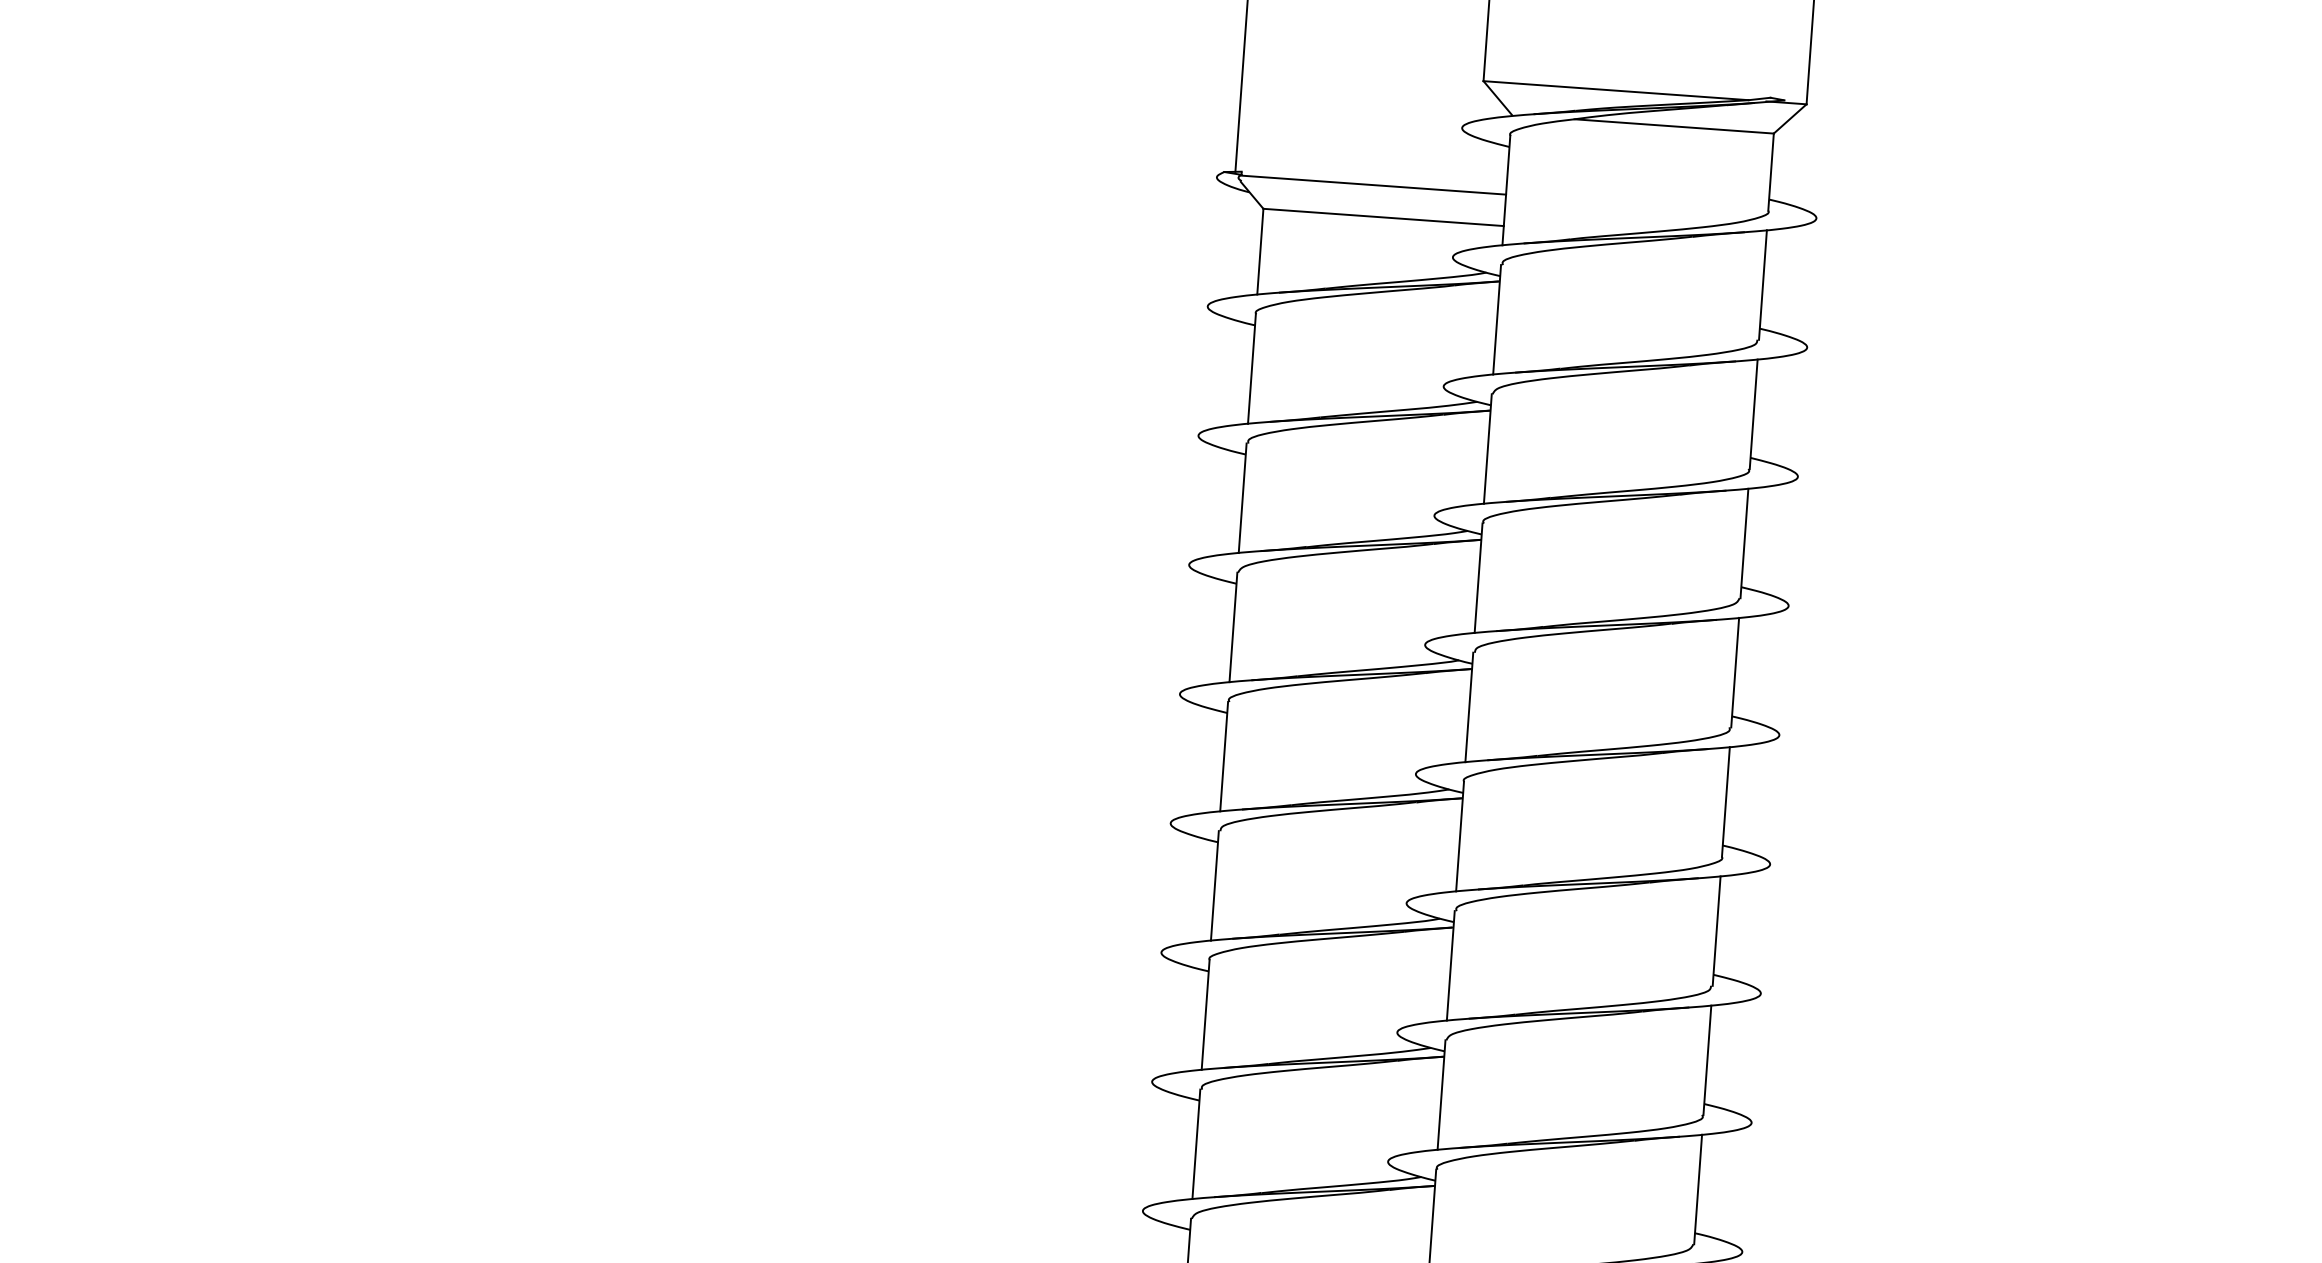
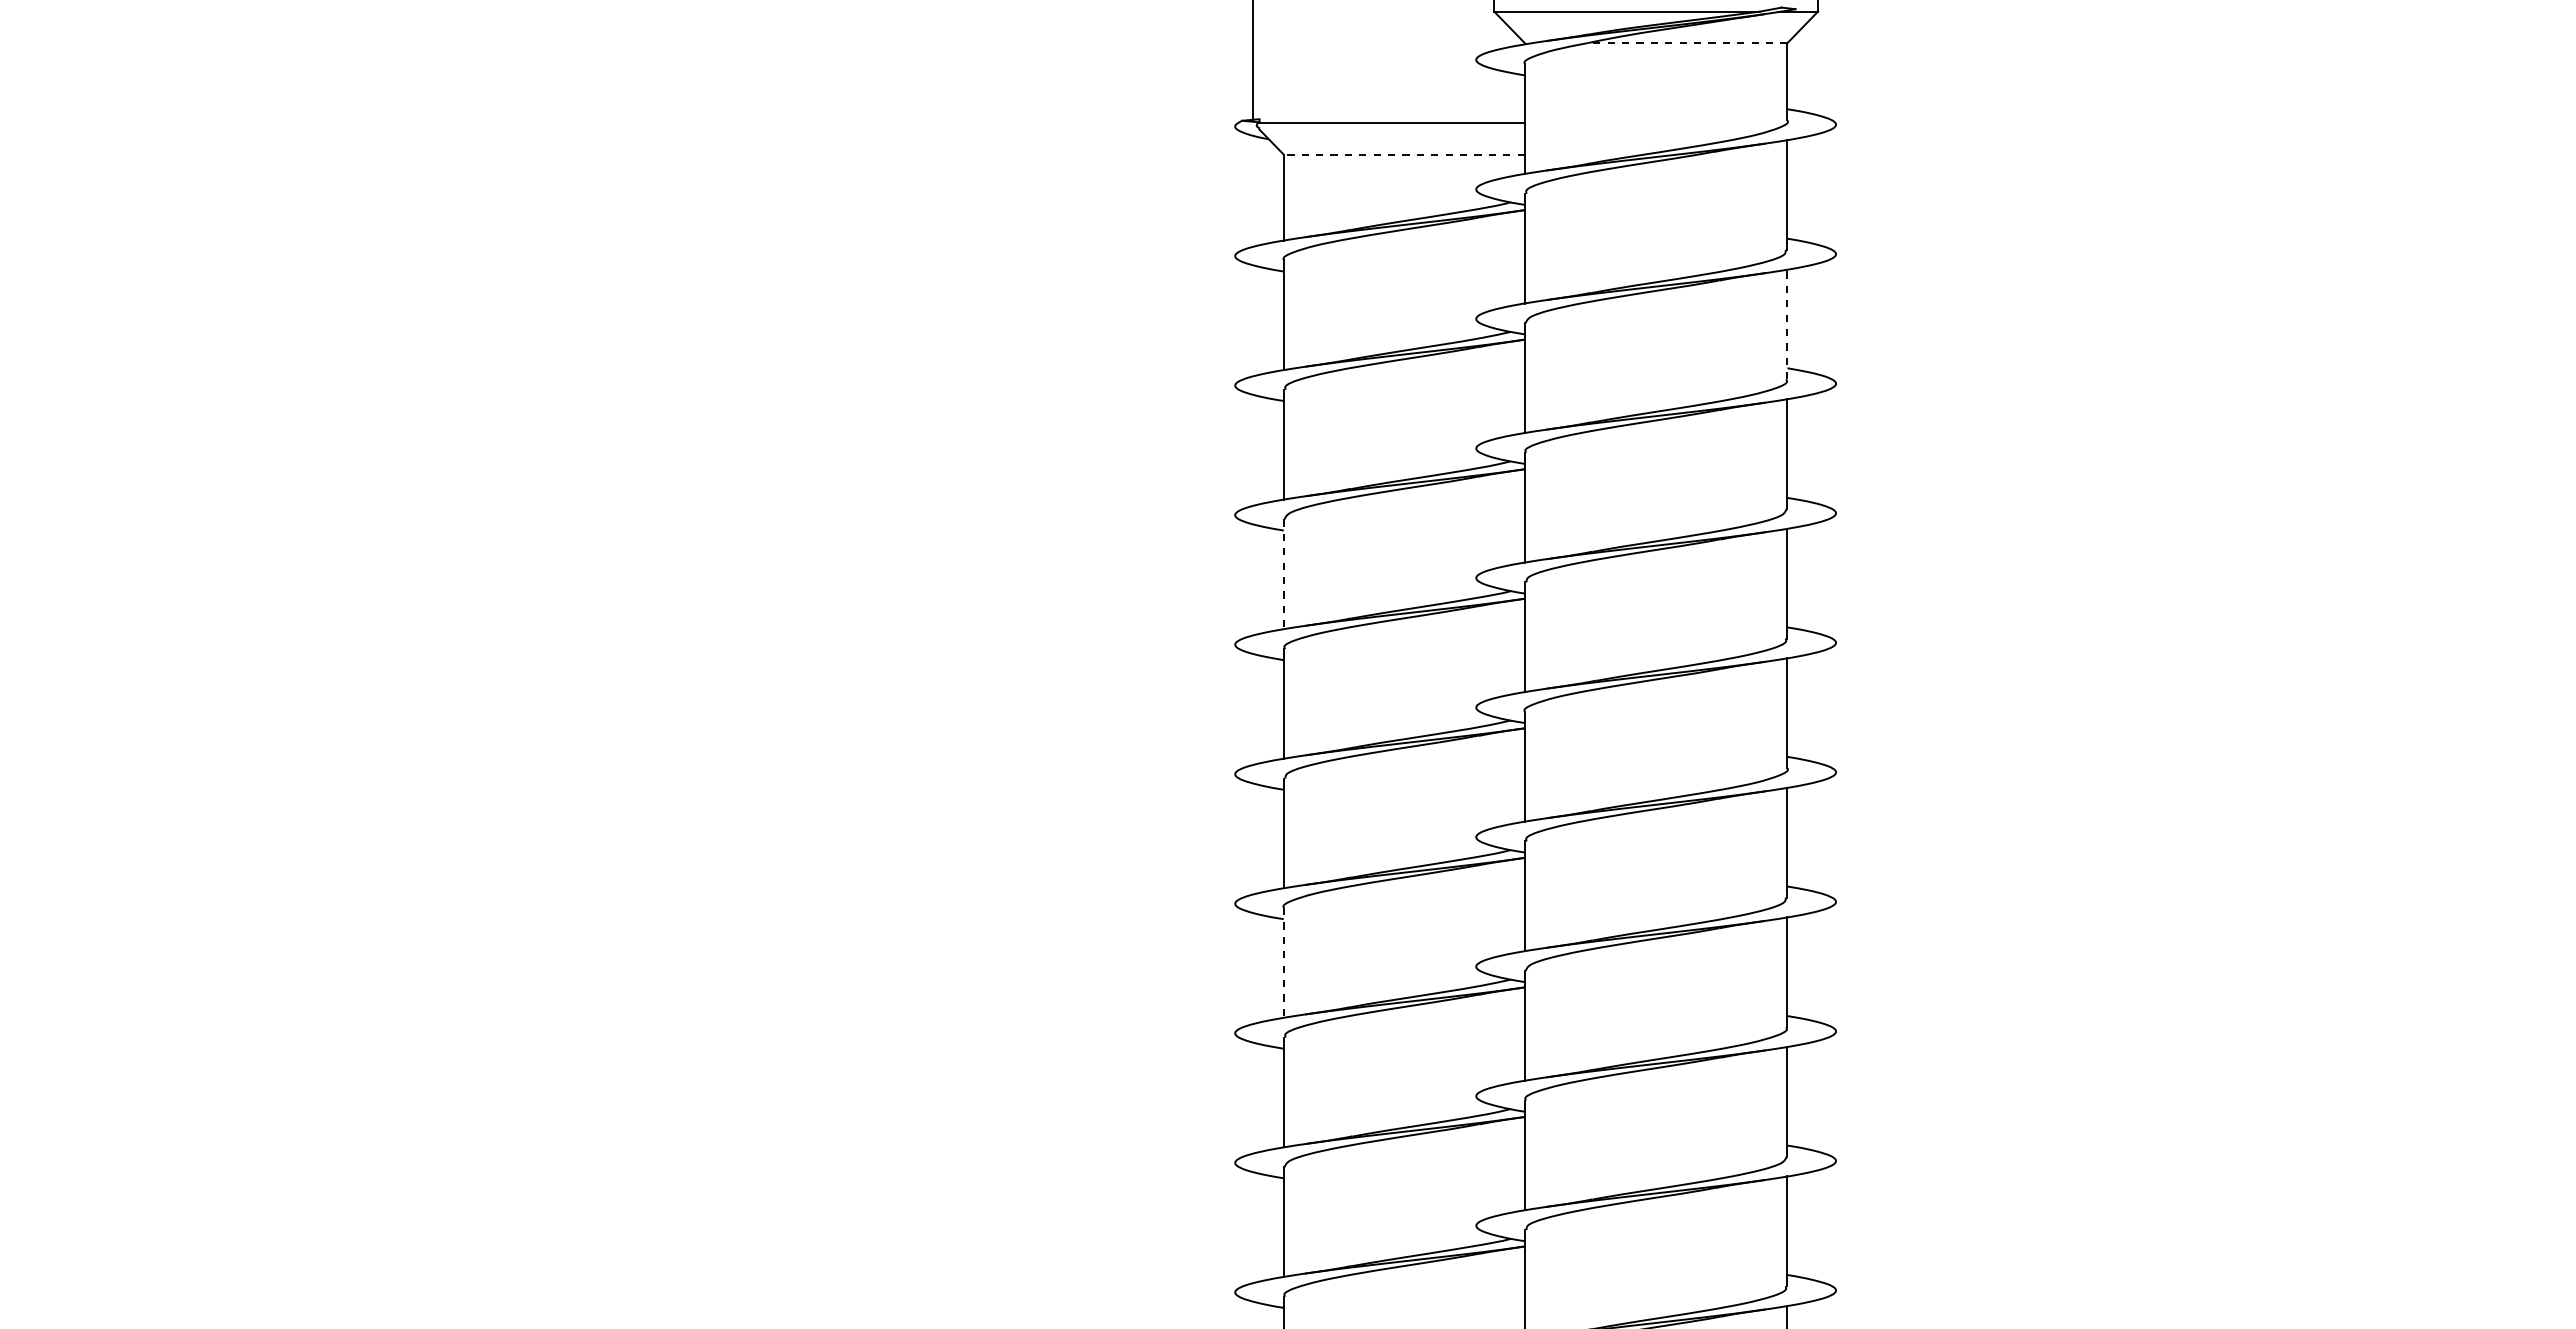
line: (1674, 126) -> (1687, 43), solid -> dashed
line: (1383, 217) -> (1404, 154), solid -> dashed
line: (1753, 414) -> (1787, 324), solid -> dashed
line: (1233, 627) -> (1283, 574), solid -> dashed
line: (1205, 1015) -> (1283, 963), solid -> dashed

